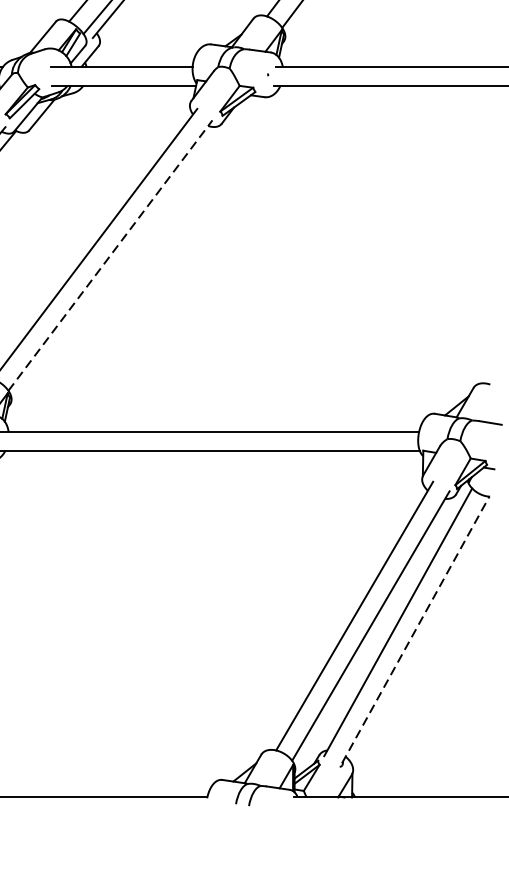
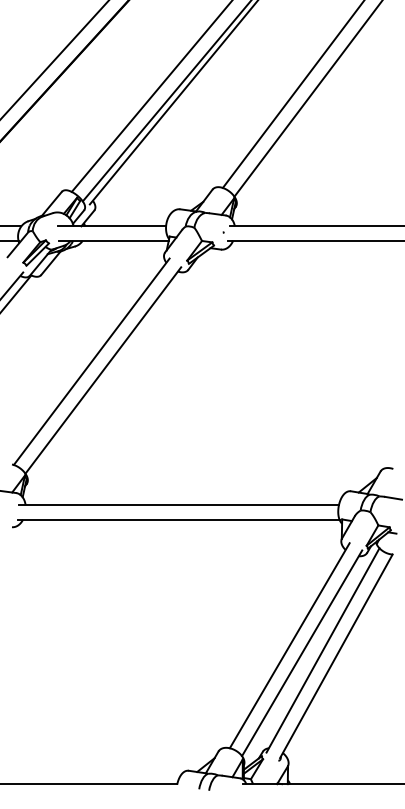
line: (110, 255) -> (103, 370), dashed -> solid
line: (415, 628) -> (336, 655), dashed -> solid

